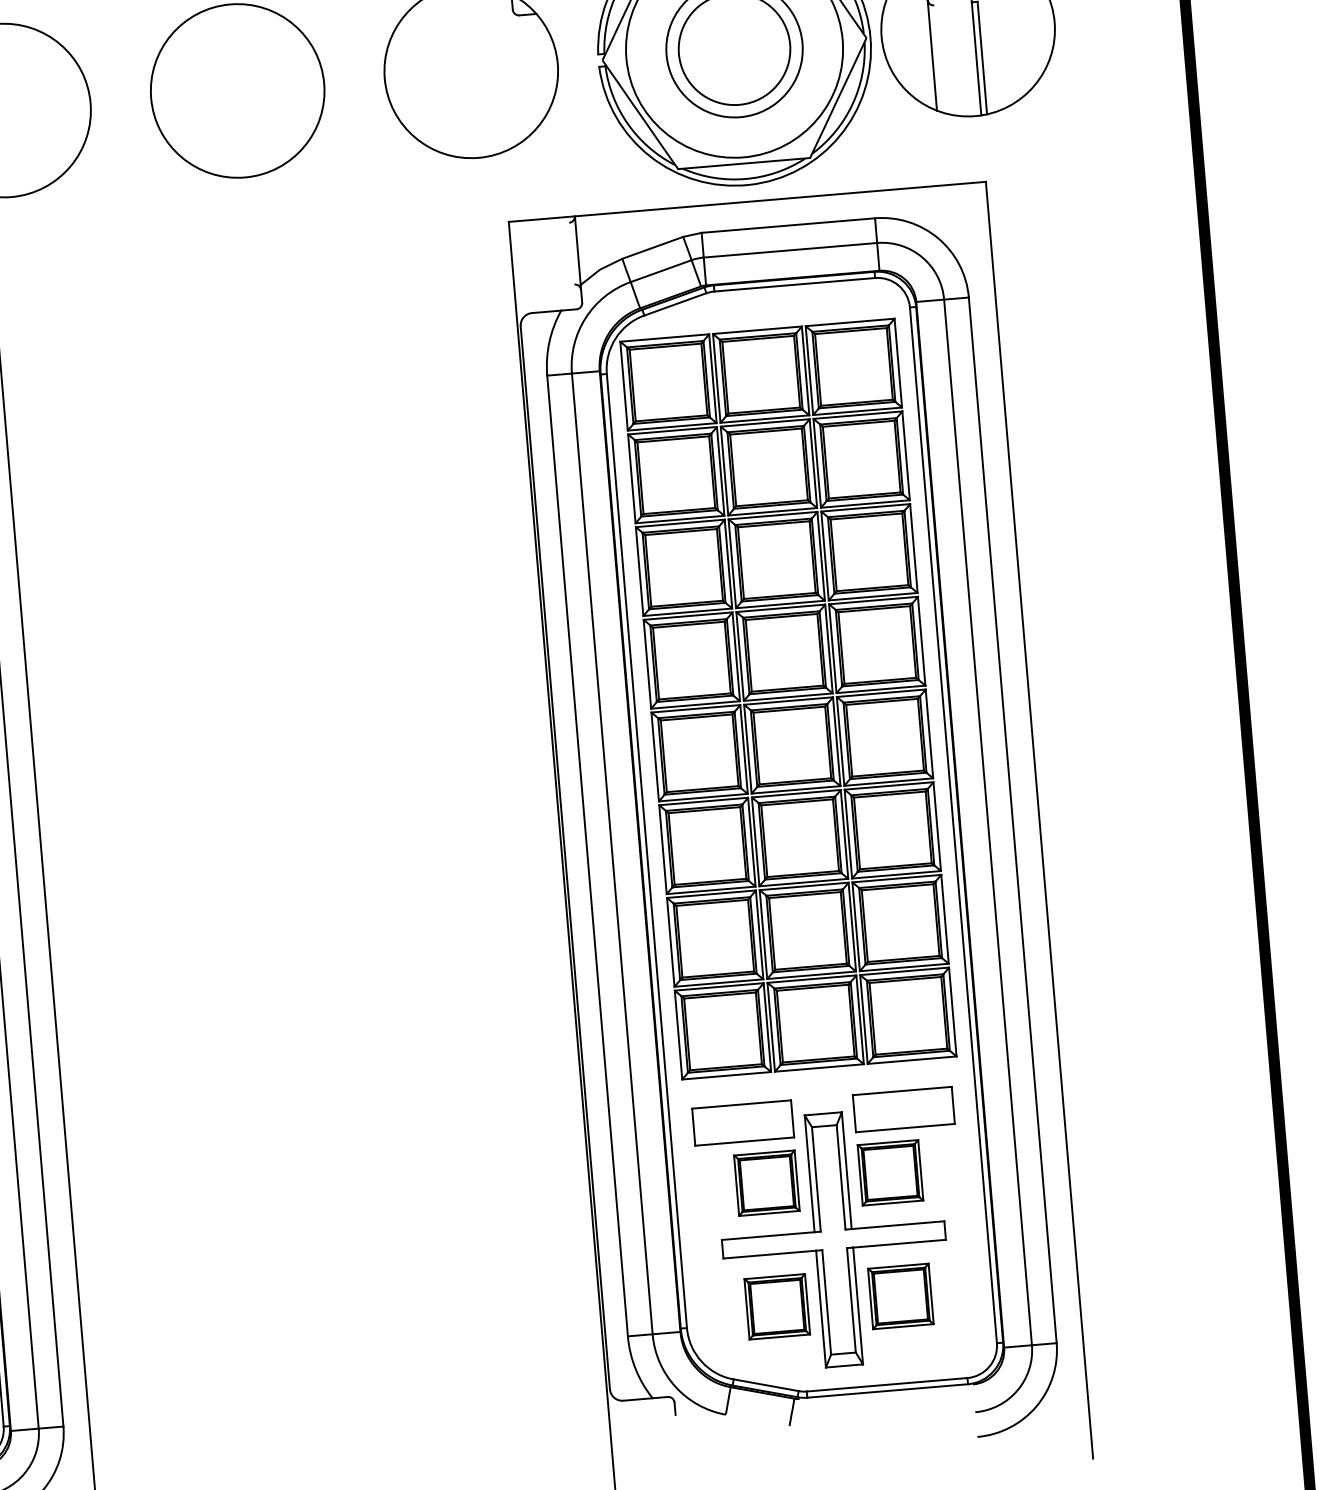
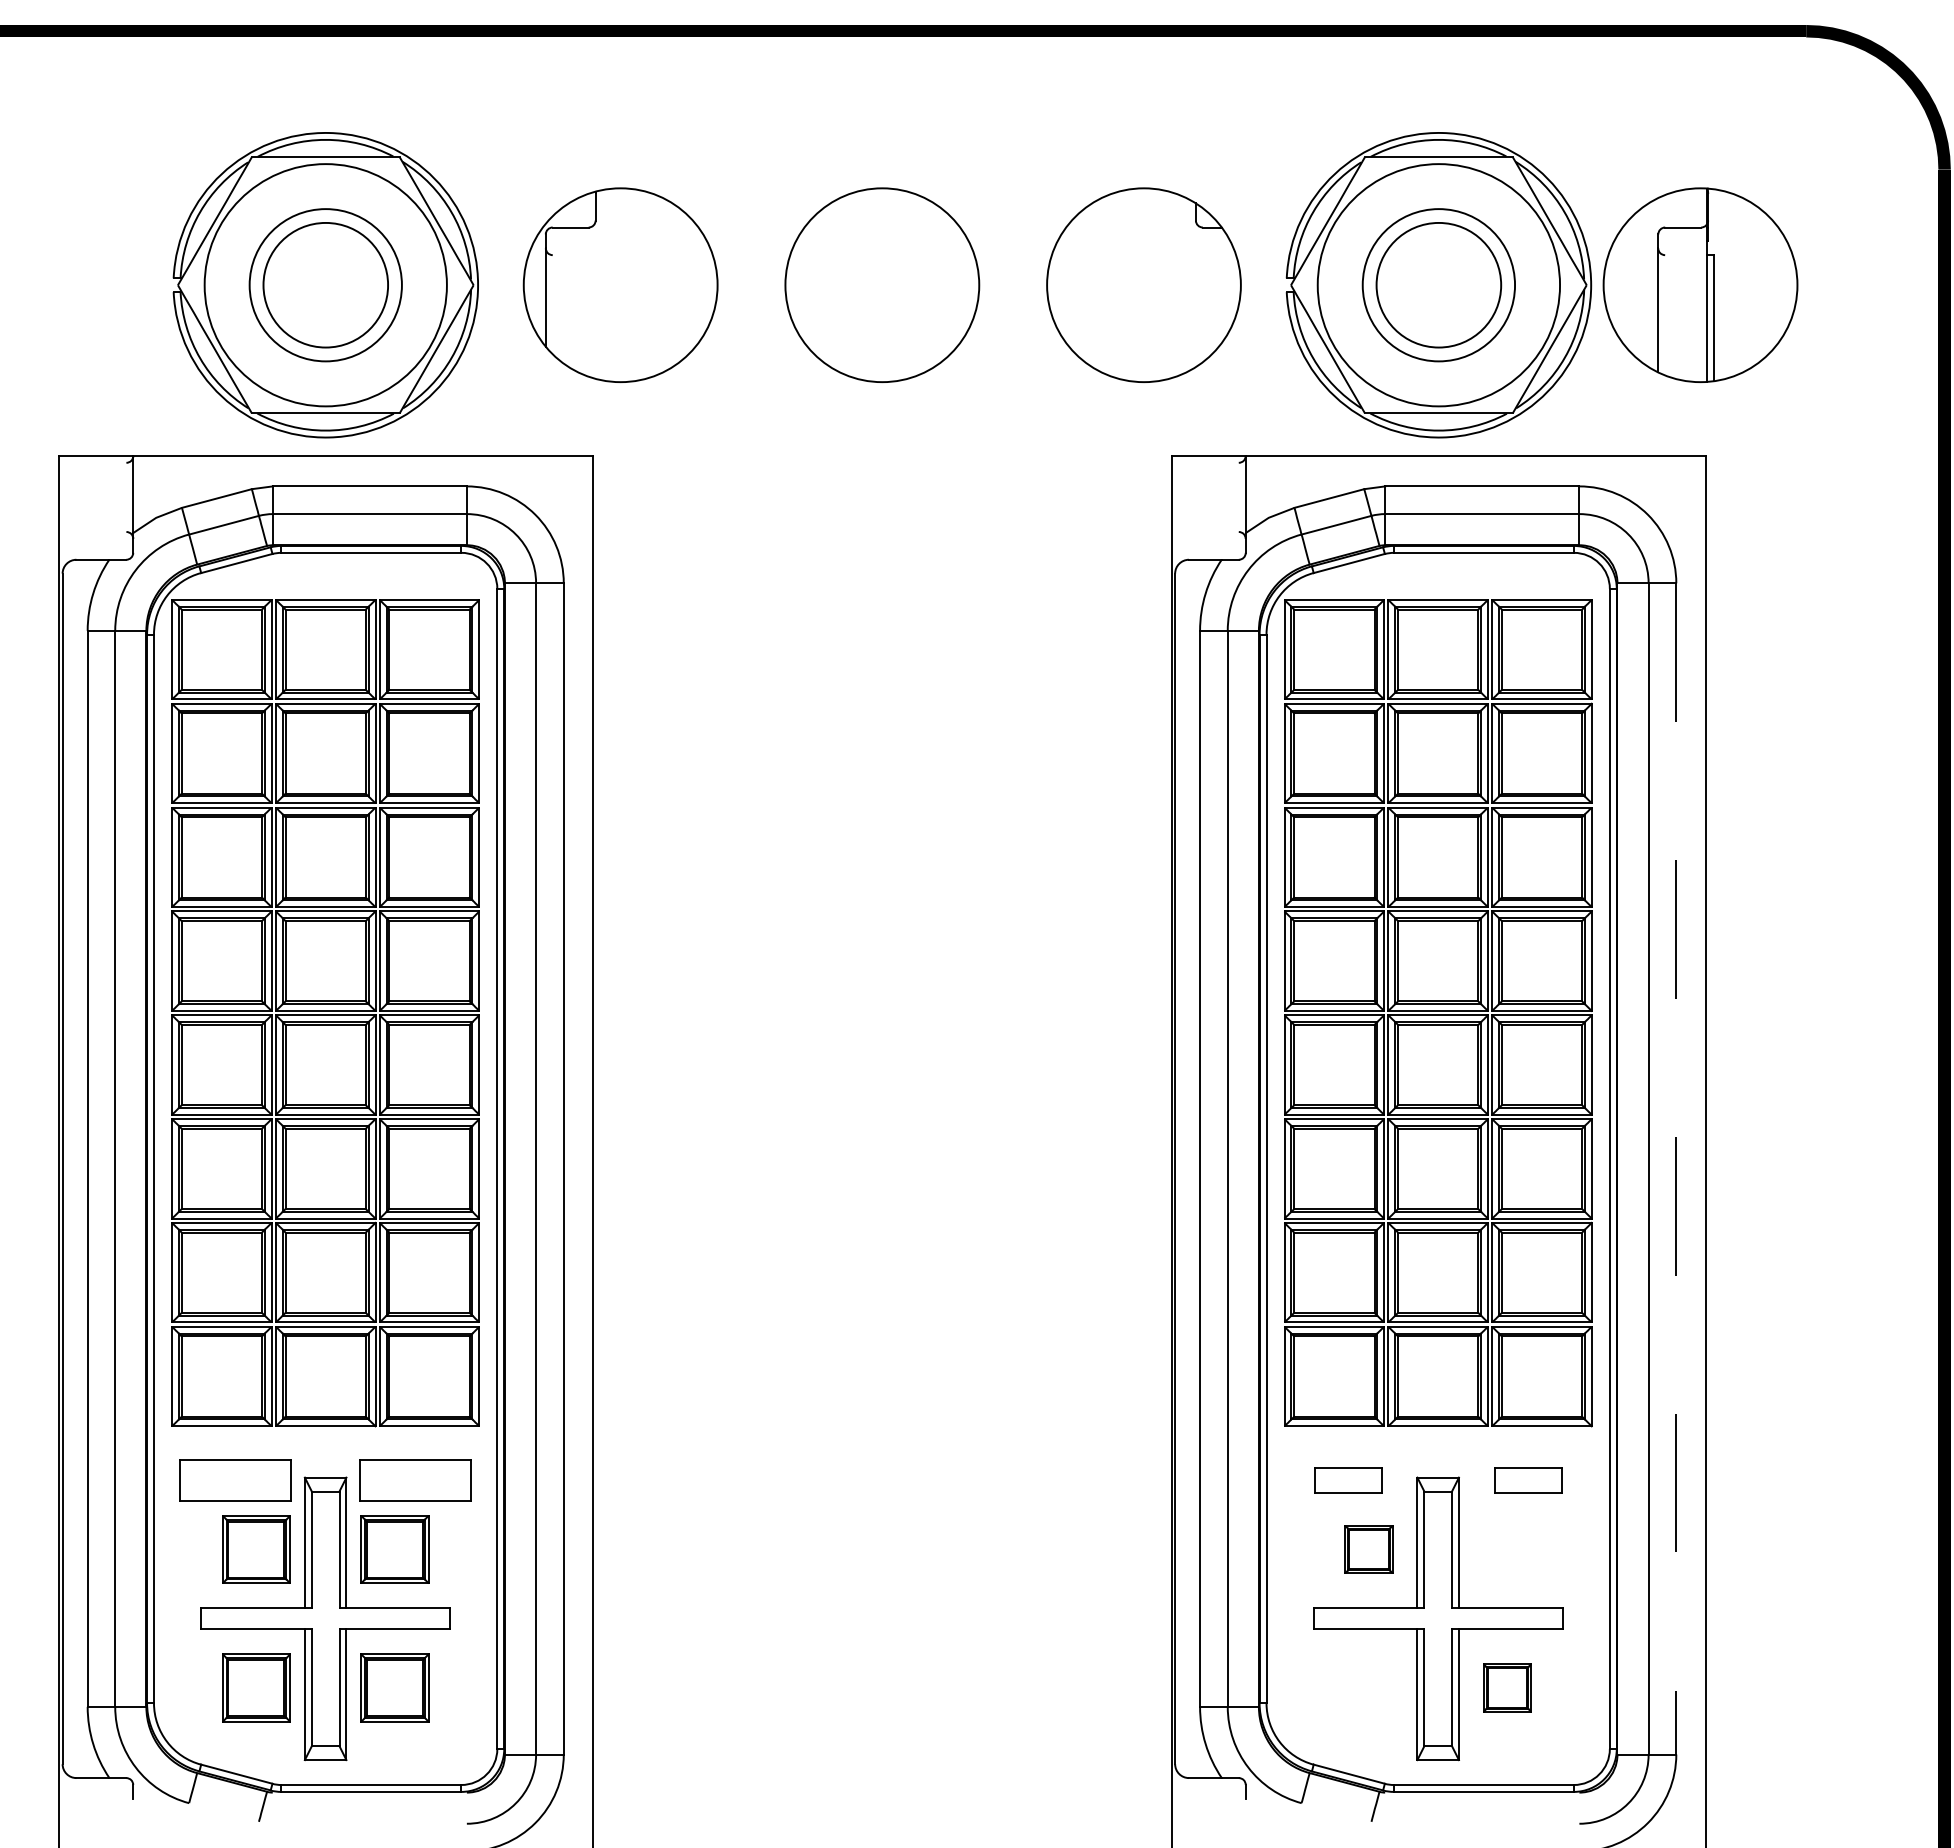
line: (1012, 819) -> (1676, 1168), solid -> dashed
part: (904, 1109) -> (1528, 1480), size x0.6
part: (743, 1123) -> (1348, 1480), size x0.6
part: (890, 1172) -> (1507, 1549), removed
part: (766, 1183) -> (1368, 1549), size x0.7
part: (900, 1295) -> (1507, 1687), size x0.7
part: (776, 1306) -> (1368, 1687), removed

